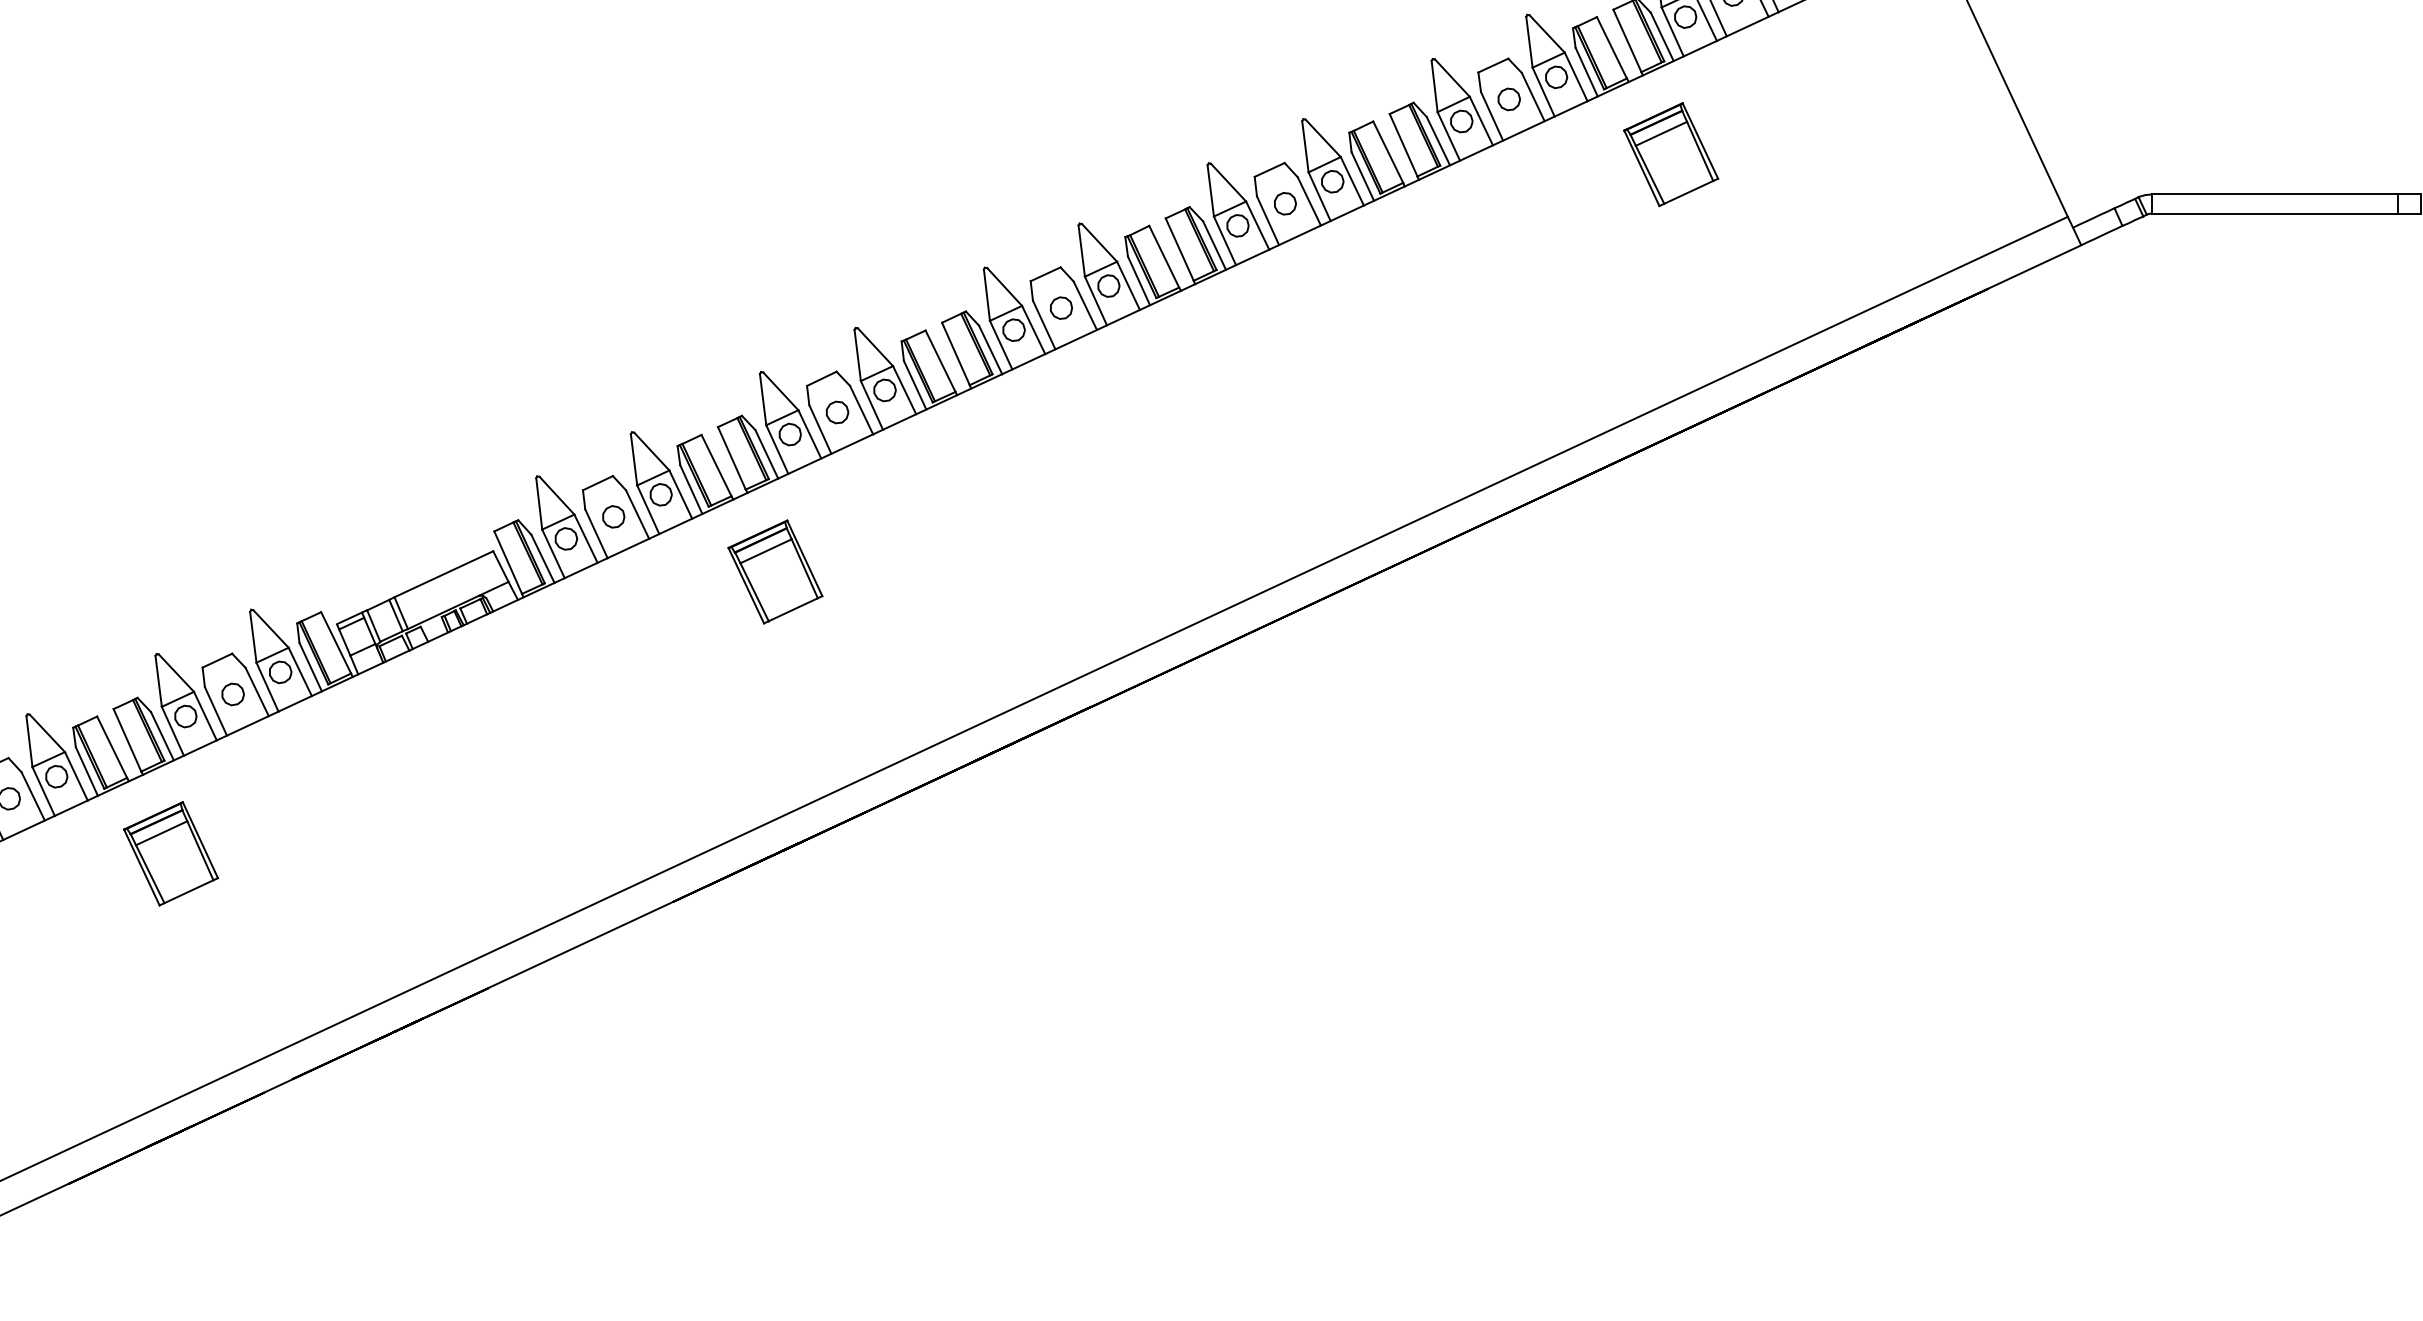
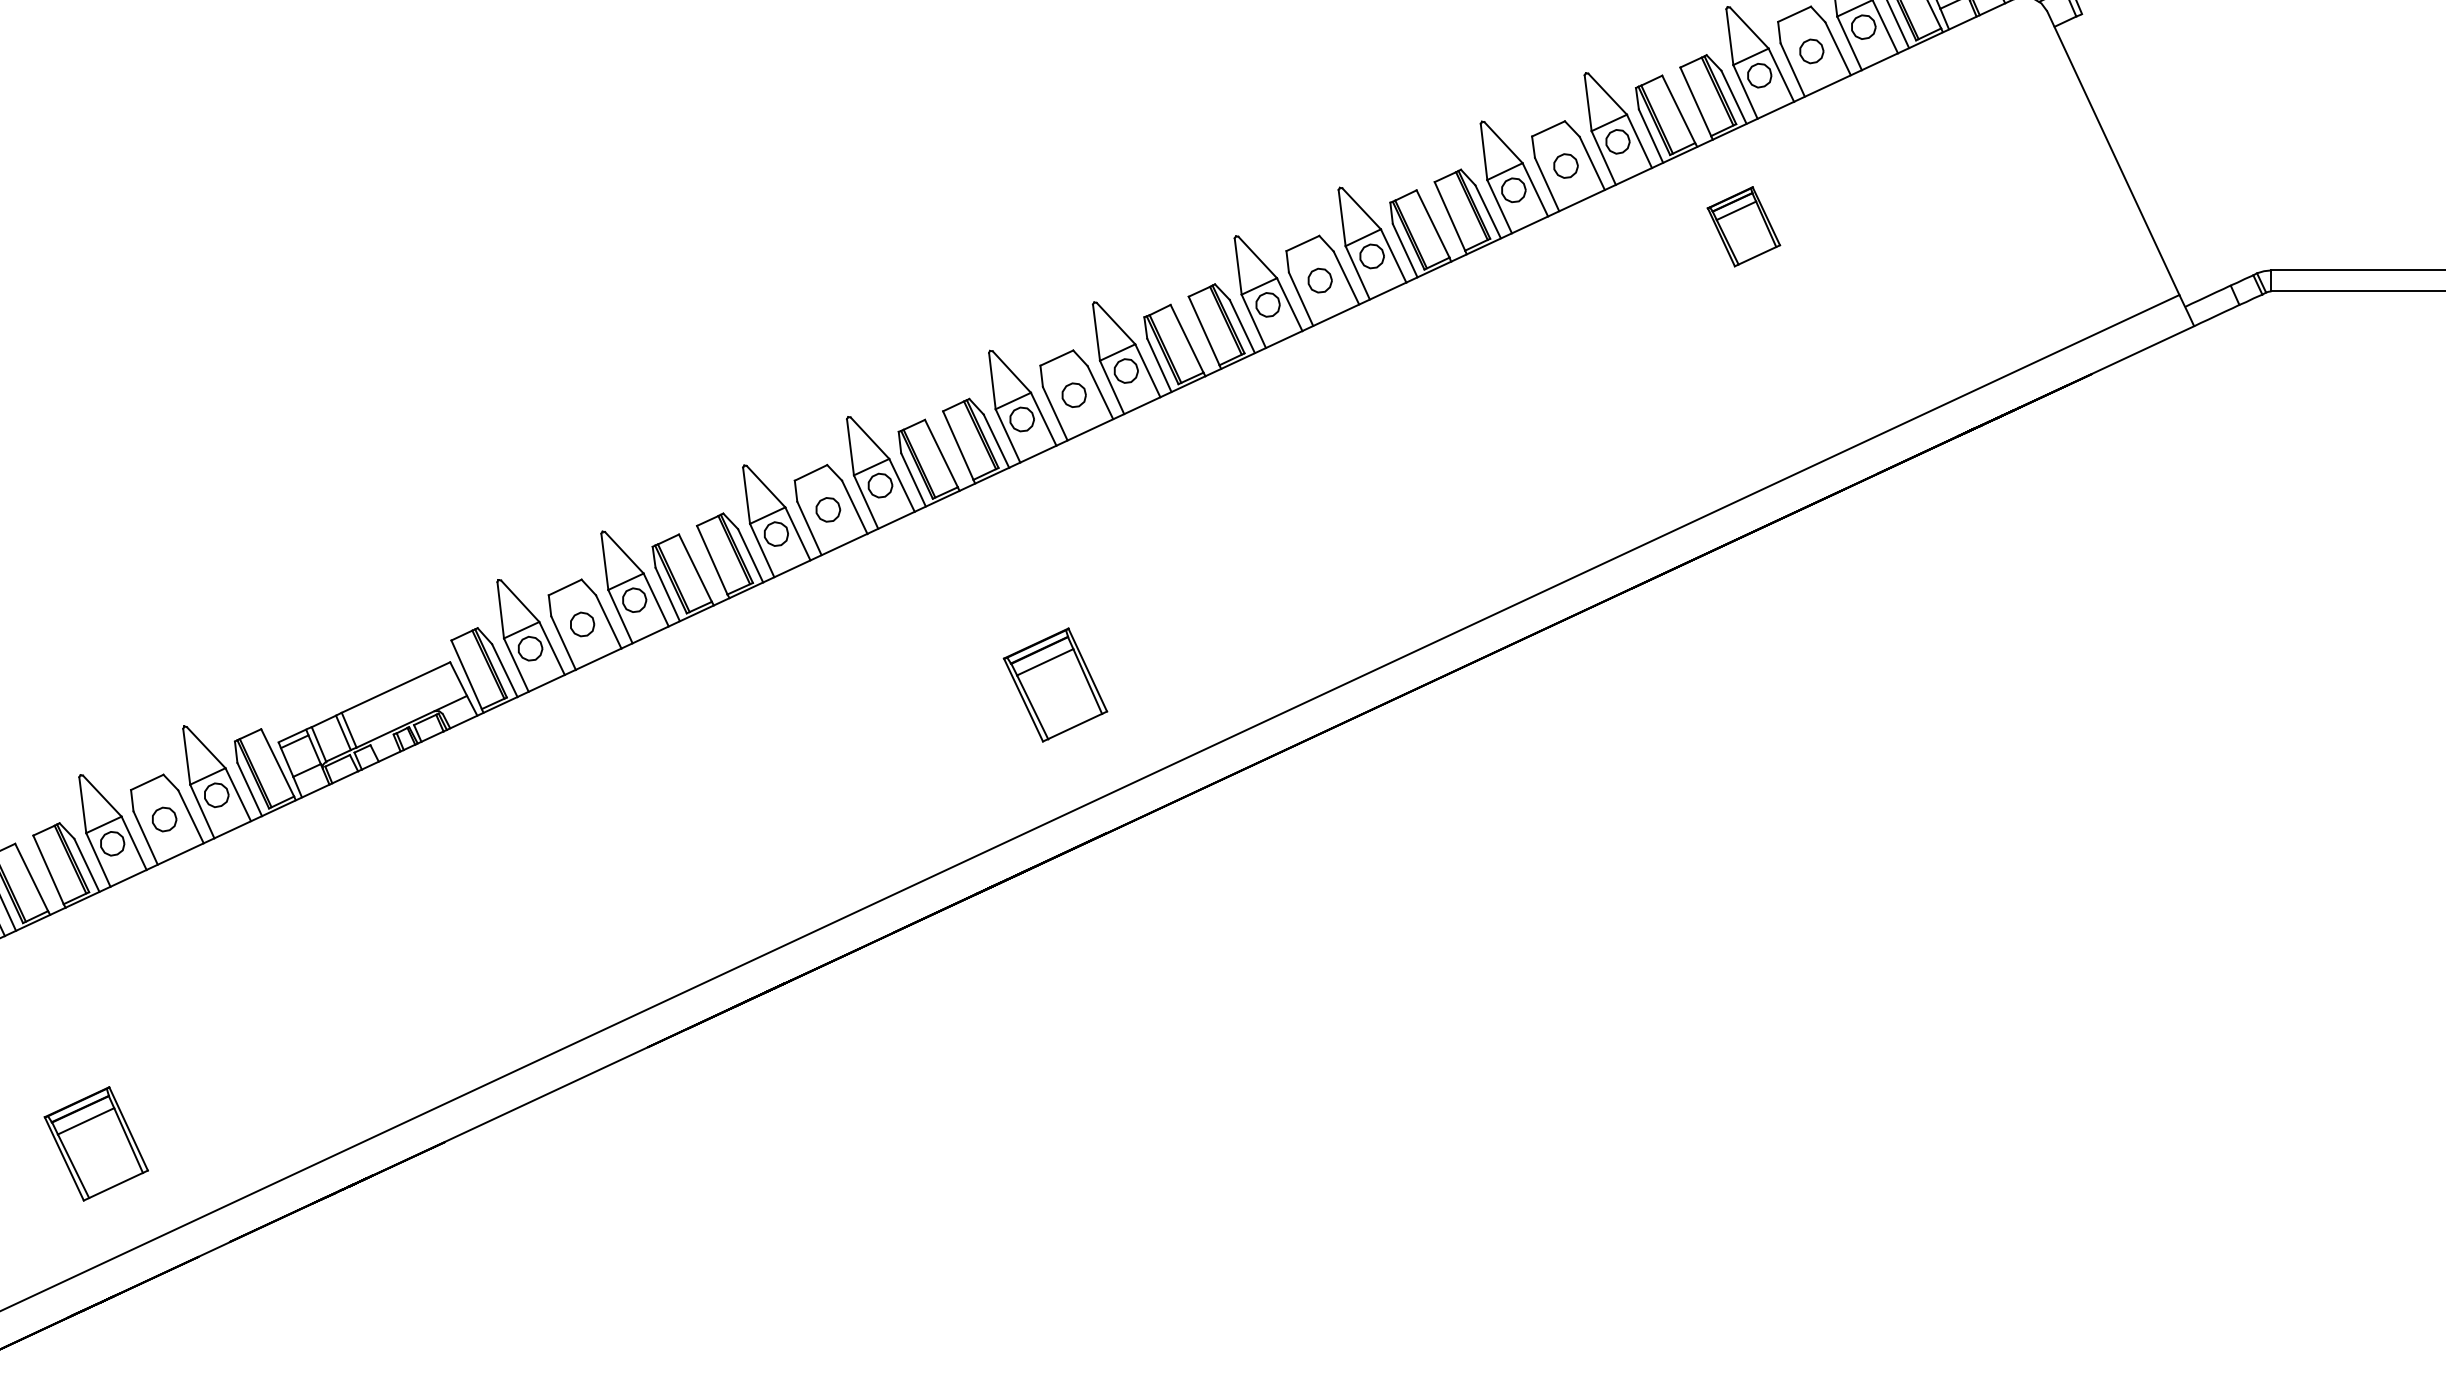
part: (1671, 154) -> (1744, 226), size x0.7
part: (775, 571) -> (1055, 684), moved
part: (171, 853) -> (96, 1143), moved

